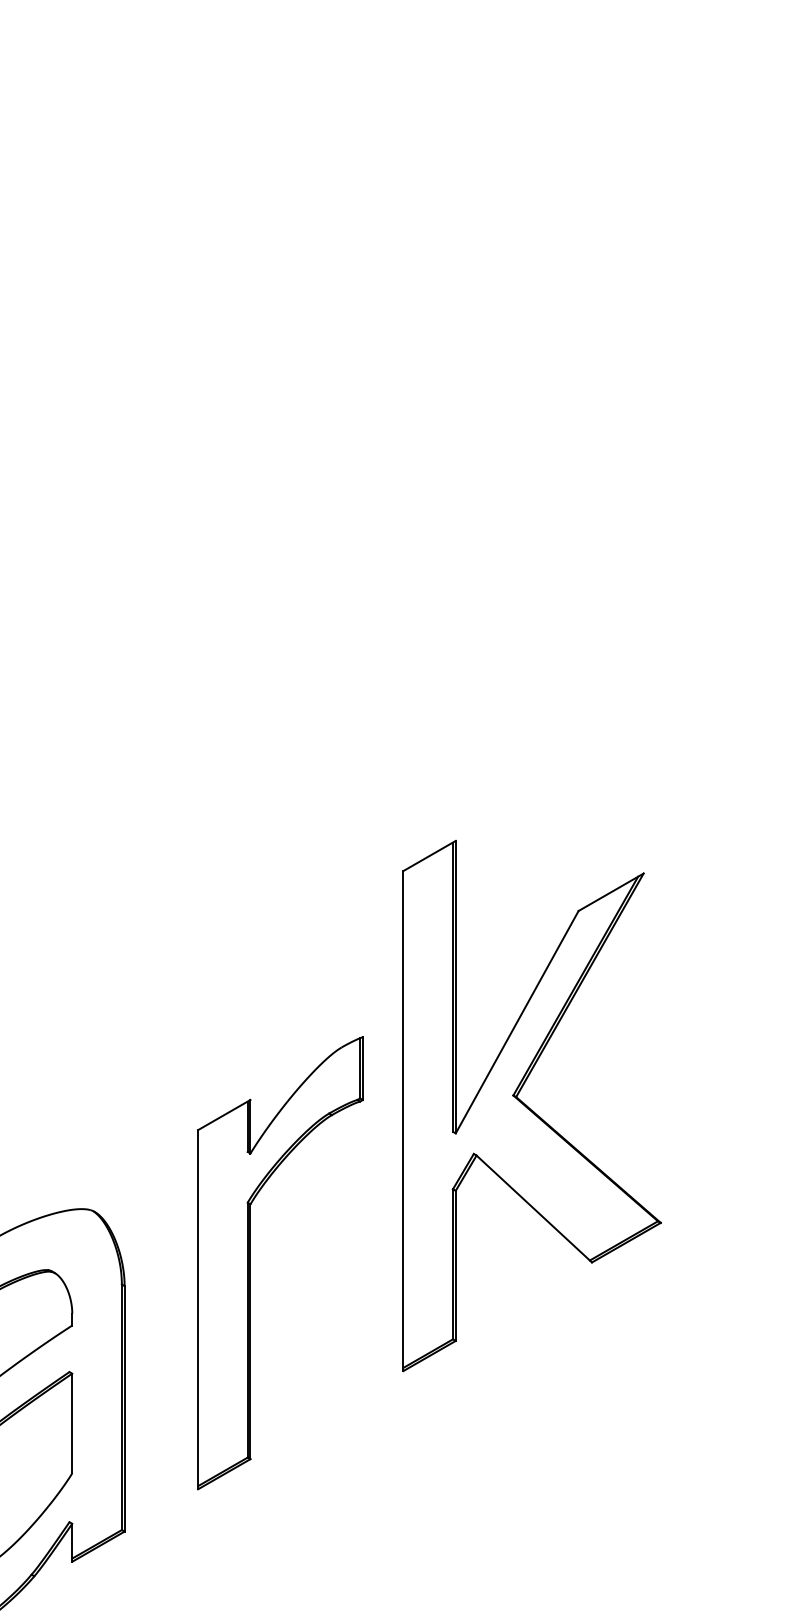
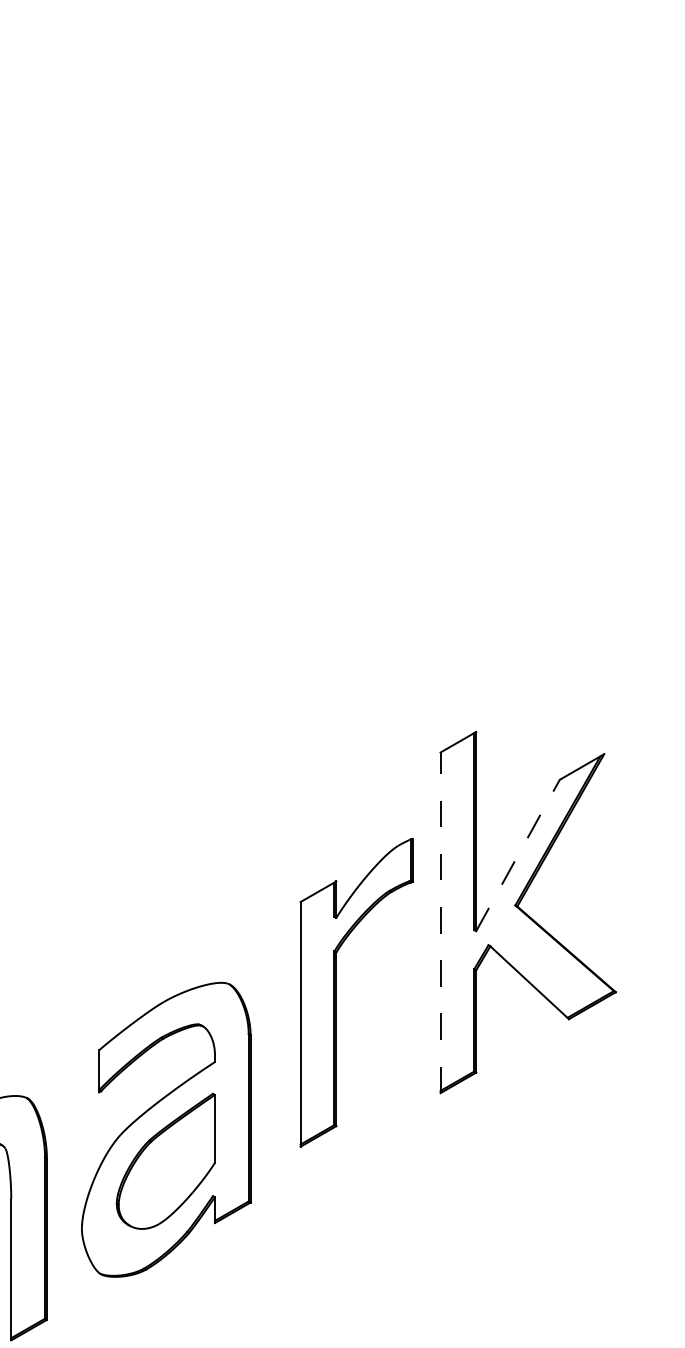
line: (517, 1022) -> (518, 855), solid -> dashed
line: (403, 1120) -> (440, 922), solid -> dashed
part: (250, 1262) -> (336, 992), moved

